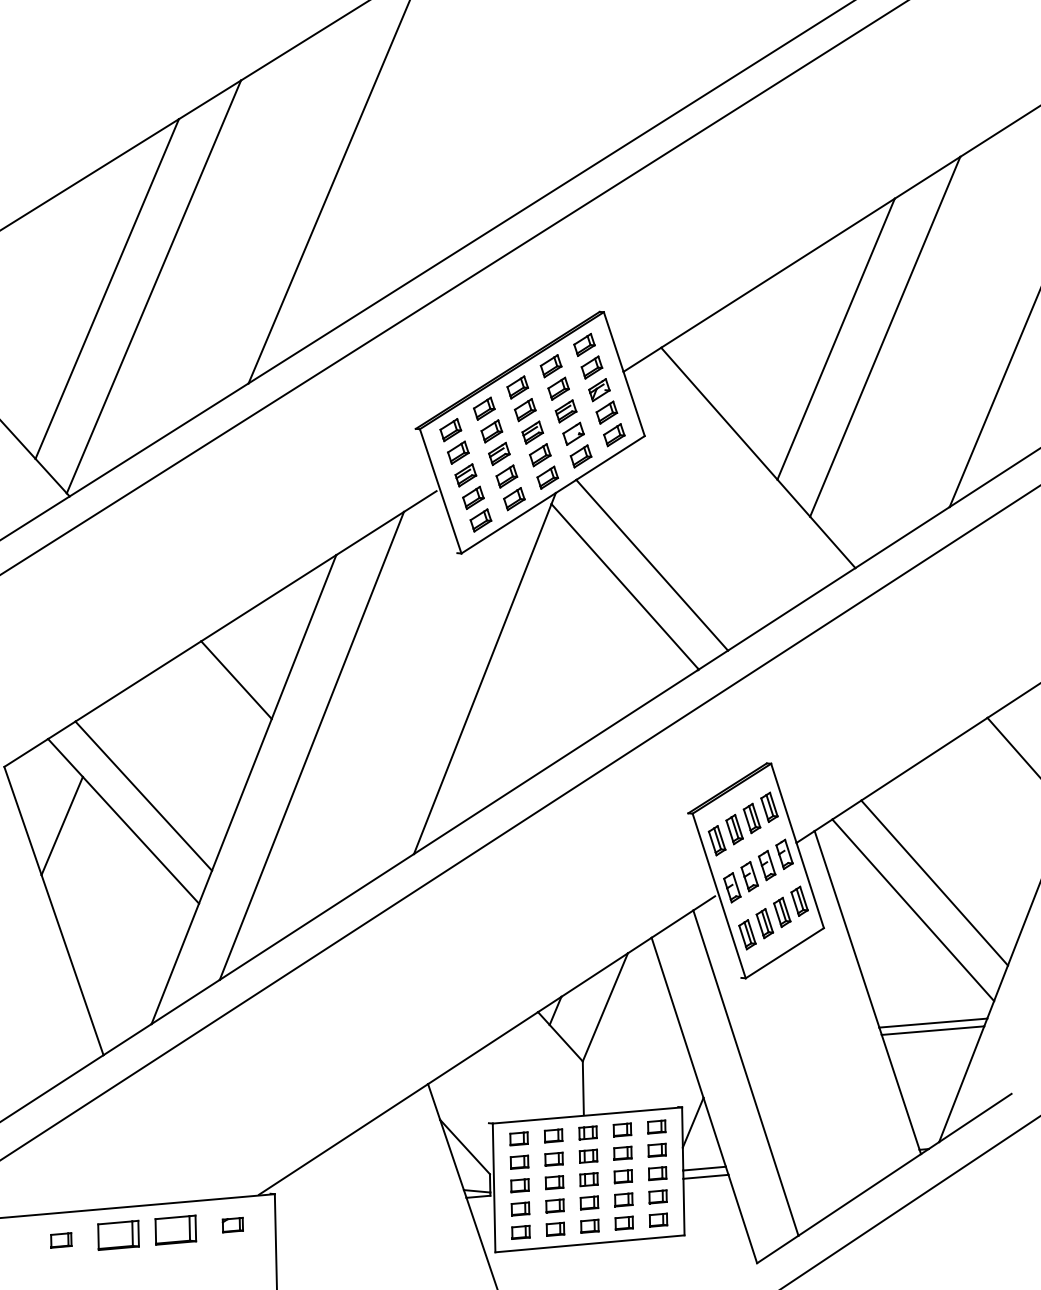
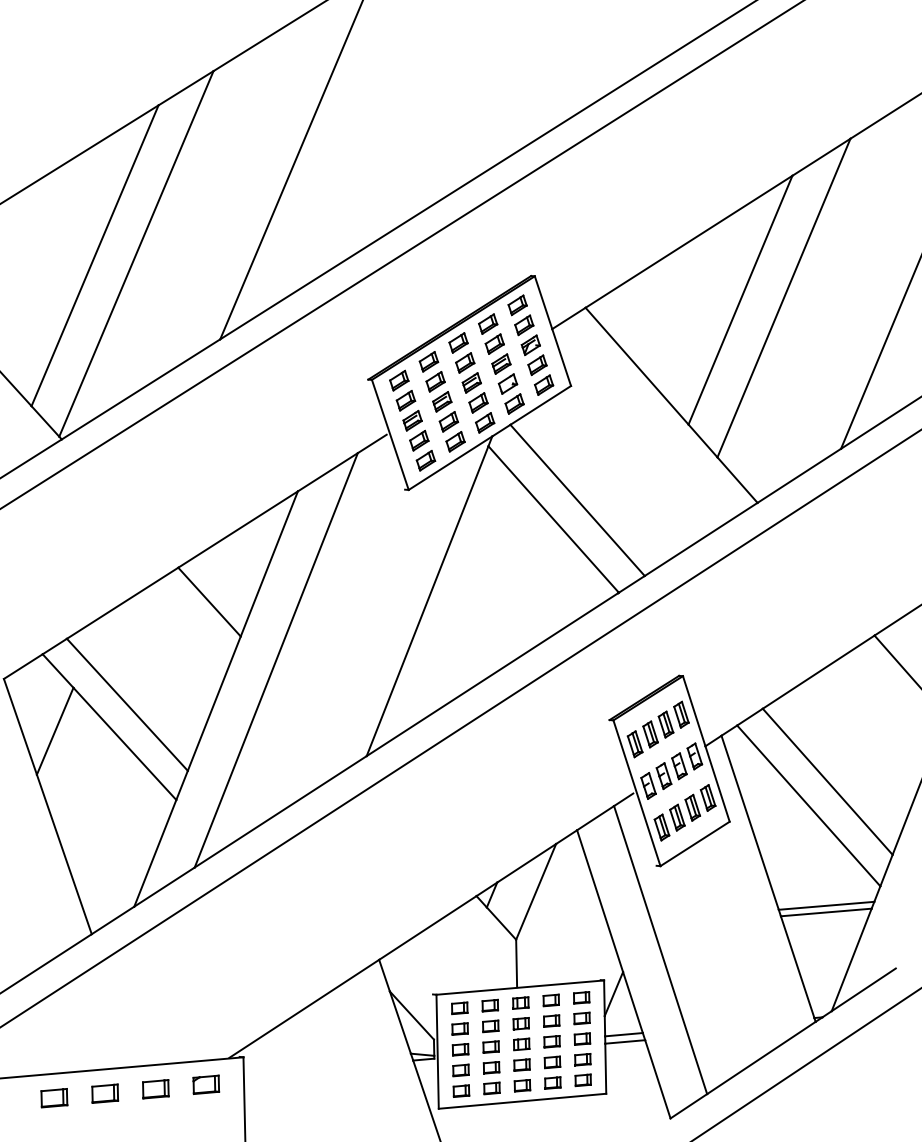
part: (233, 1224) -> (206, 1084), size x1.43
part: (175, 1230) -> (155, 1089), size x0.71
part: (119, 1235) -> (105, 1093), size x0.71
part: (61, 1240) -> (54, 1098), size x1.43

